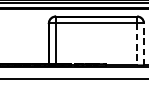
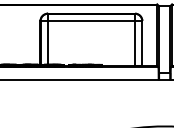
line: (144, 43) -> (142, 42), dashed -> solid
line: (137, 44) -> (135, 43), dashed -> solid

